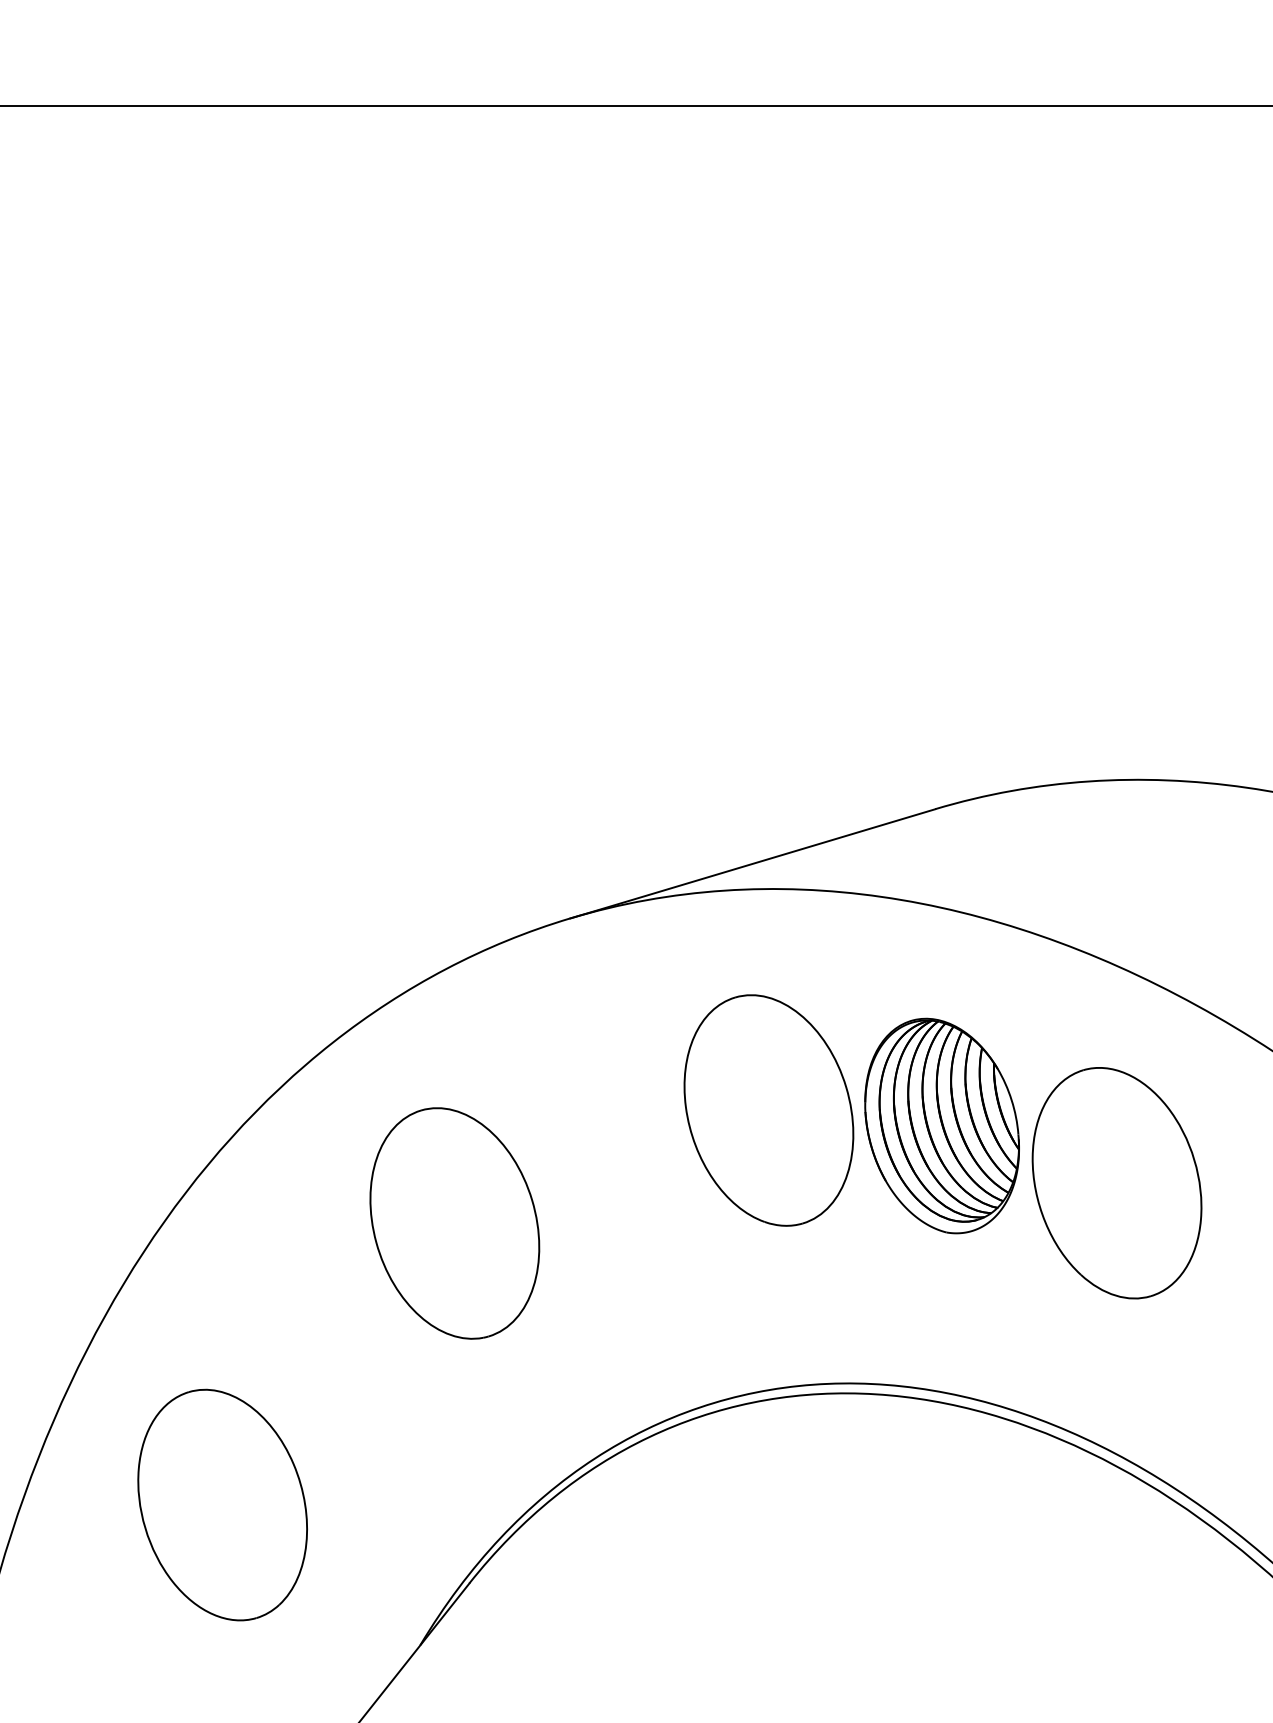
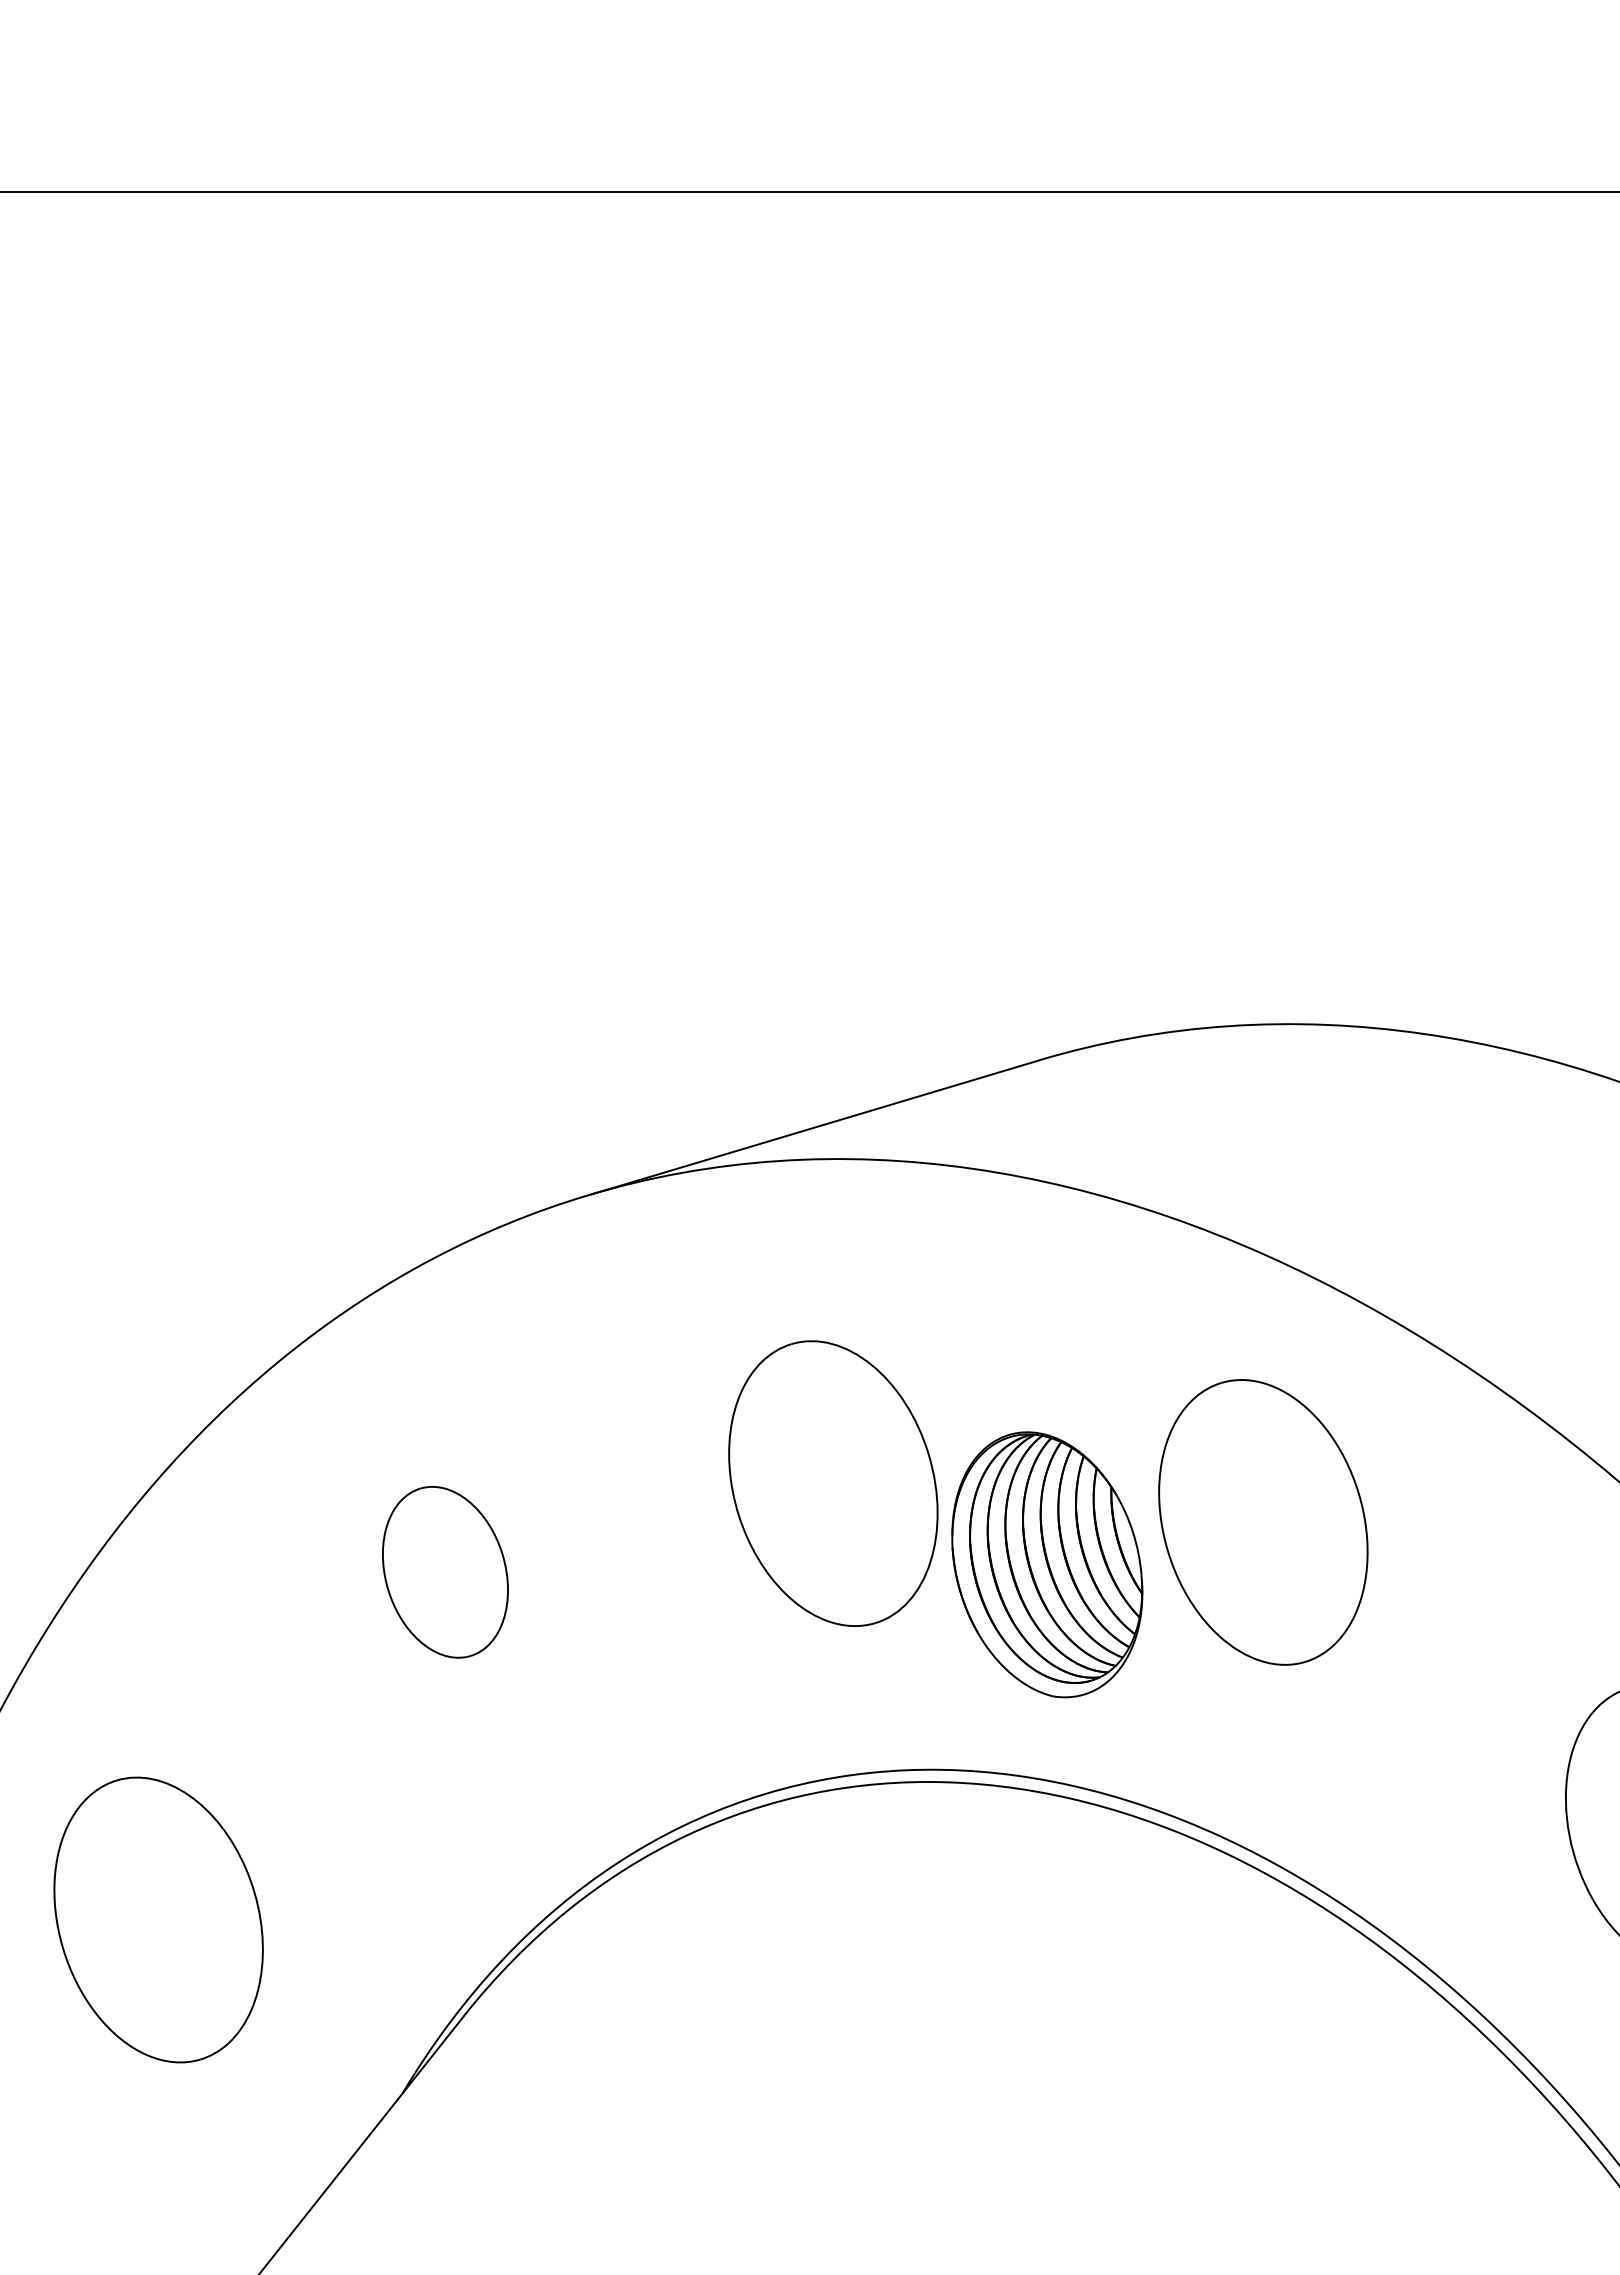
part: (769, 1110) -> (833, 1483), moved
part: (942, 1125) -> (1047, 1564), moved
part: (454, 1223) -> (445, 1572), size x0.6

